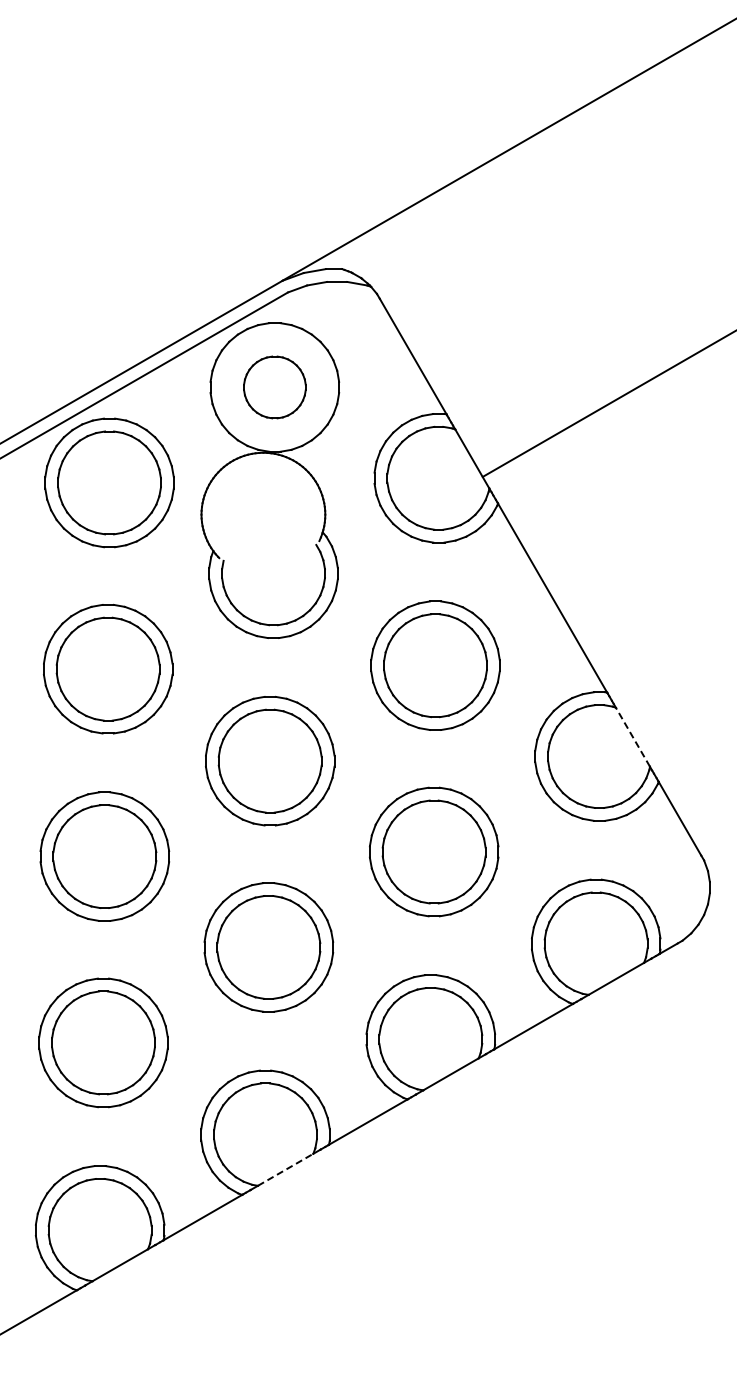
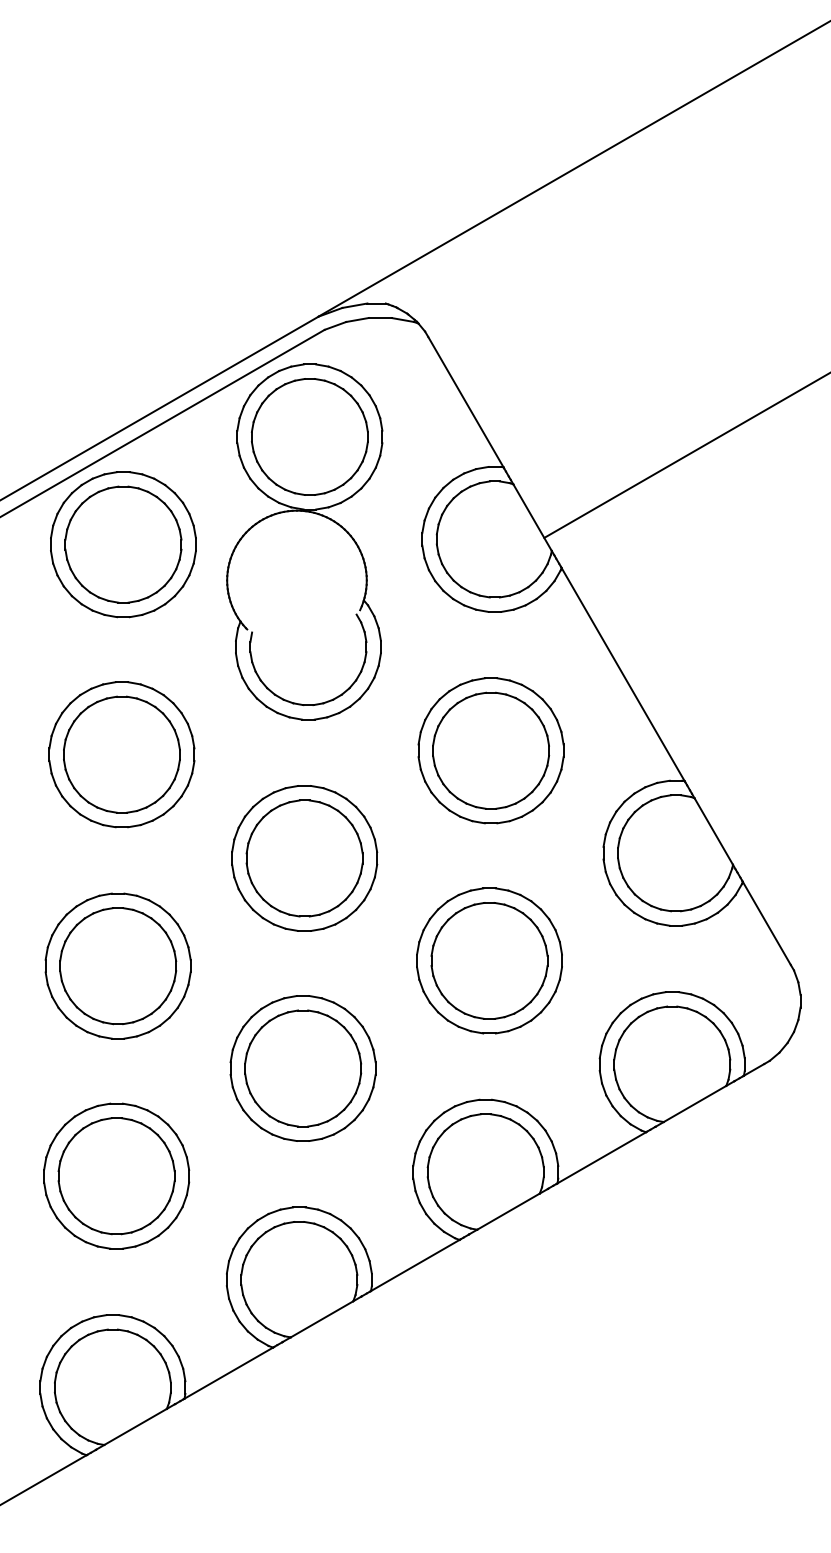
part: (274, 387) -> (309, 437), size x1.67
line: (632, 736) -> (713, 830), dashed -> solid
line: (286, 1169) -> (323, 1318), dashed -> solid

